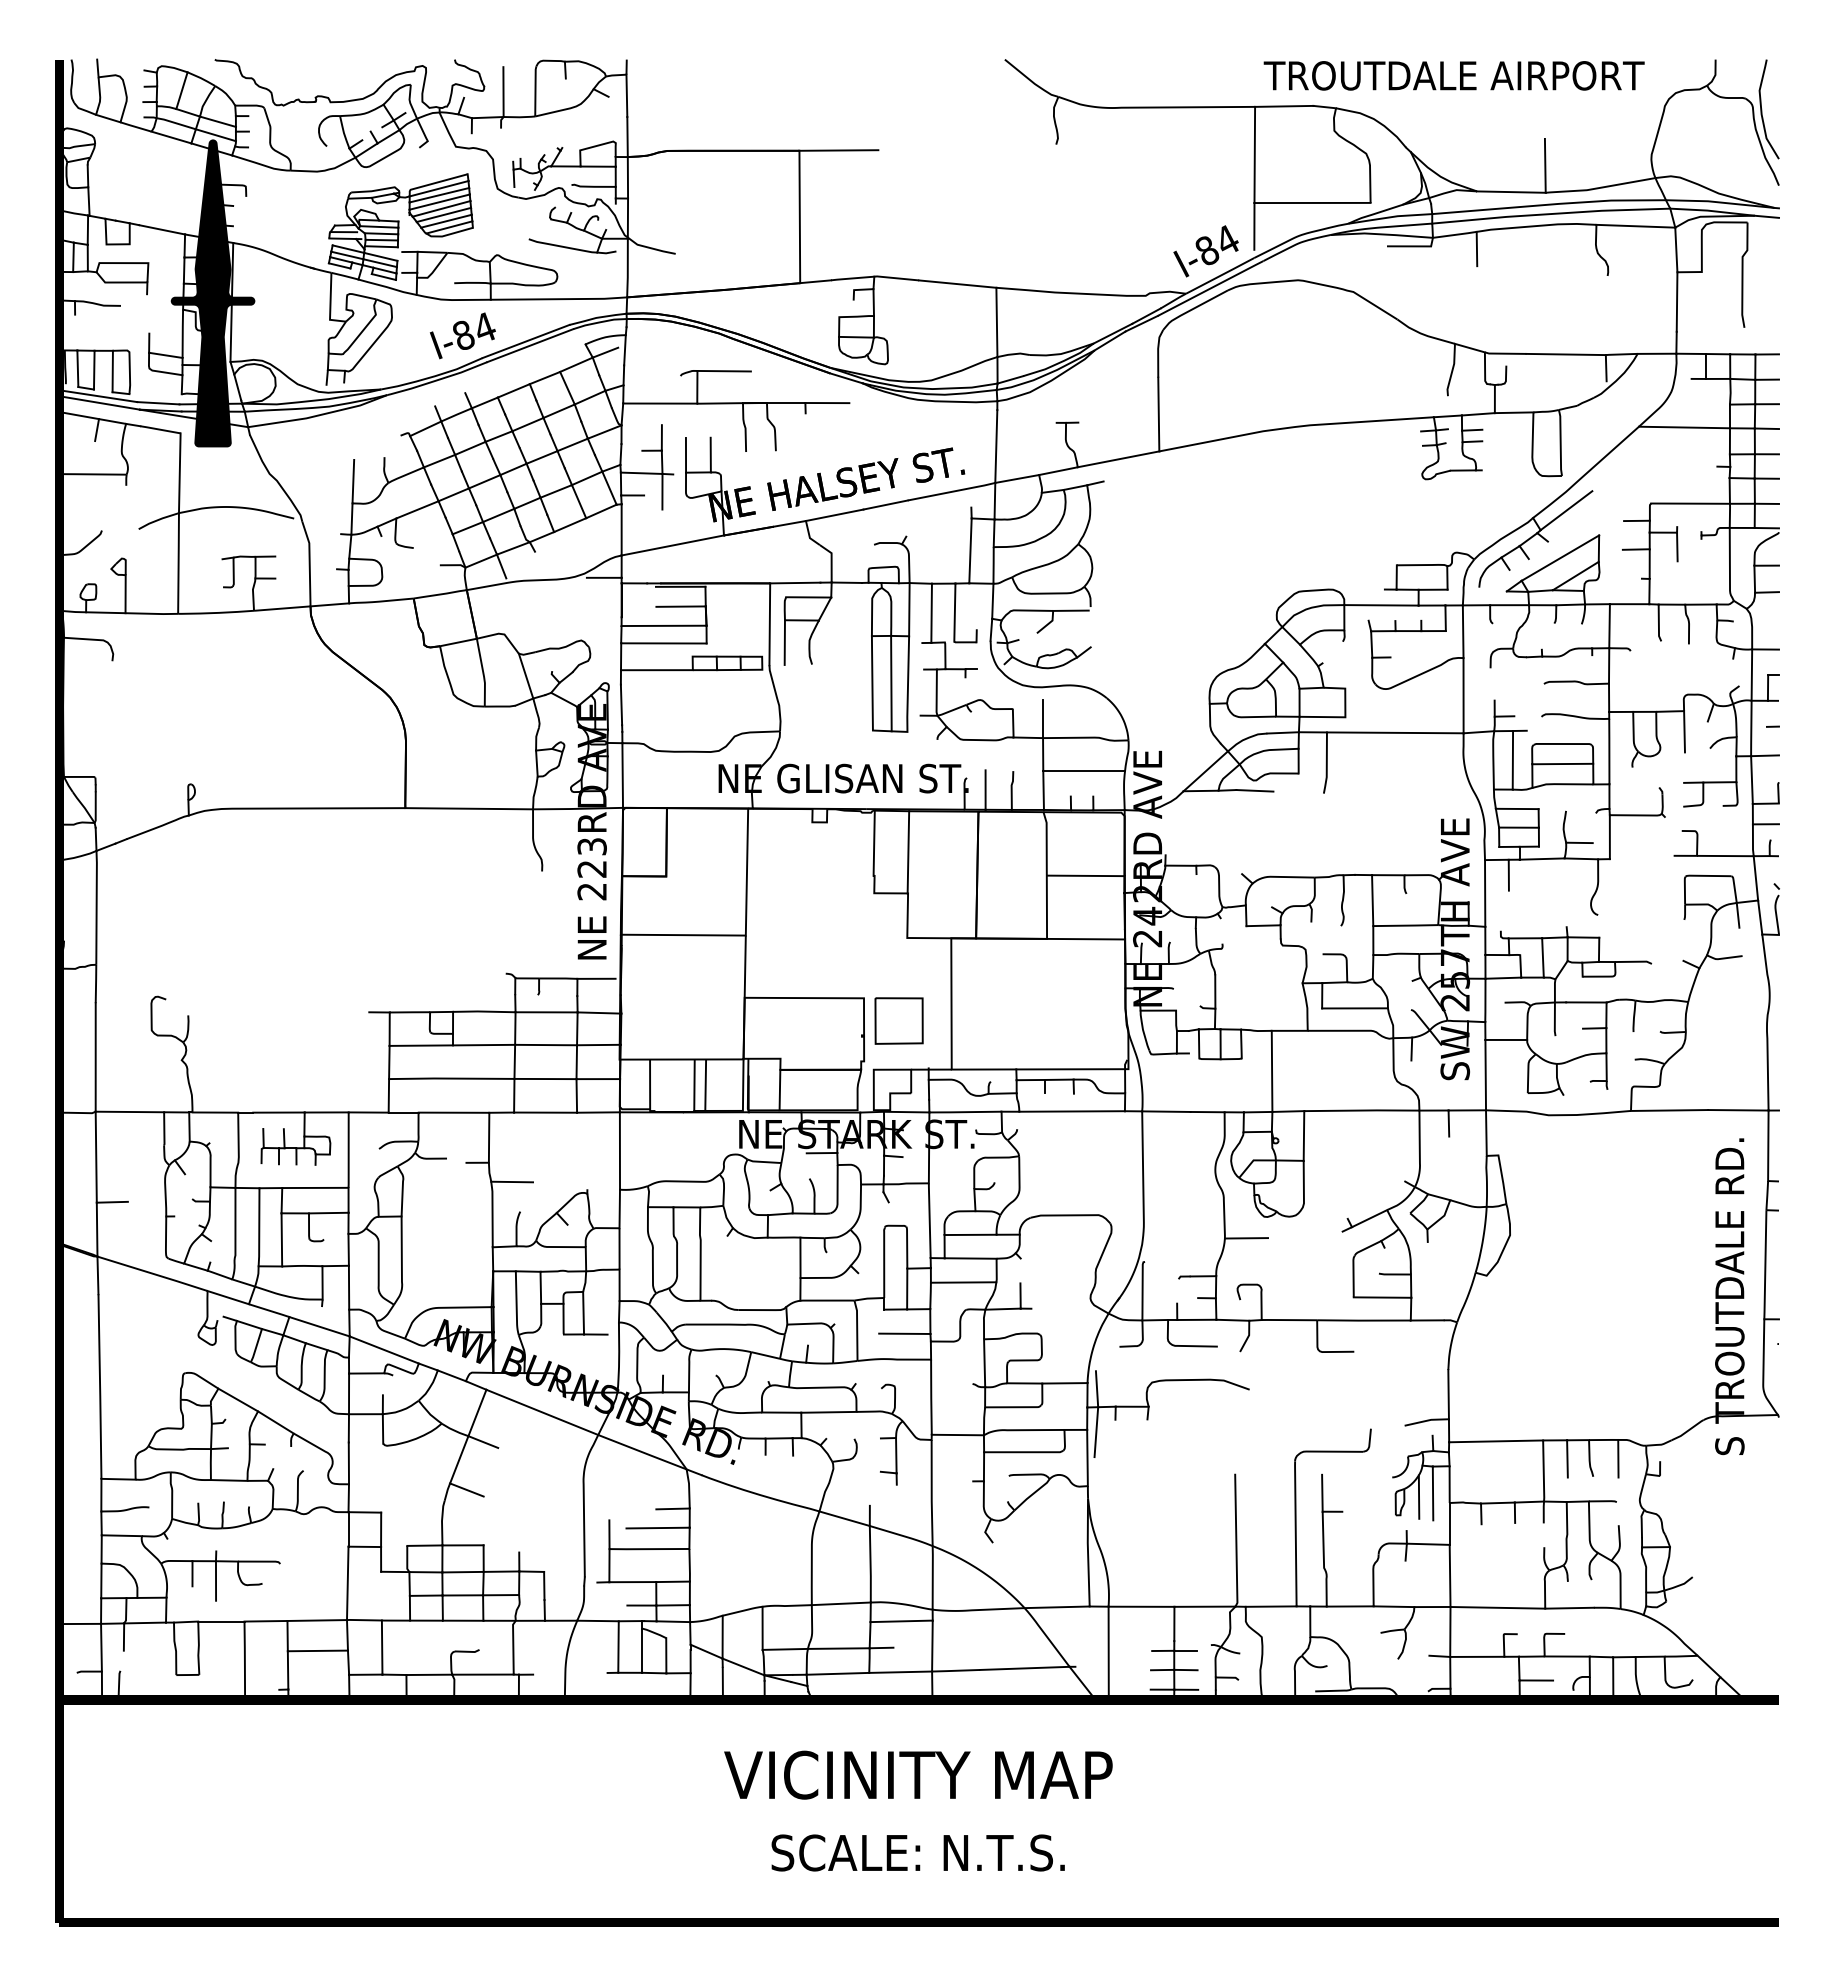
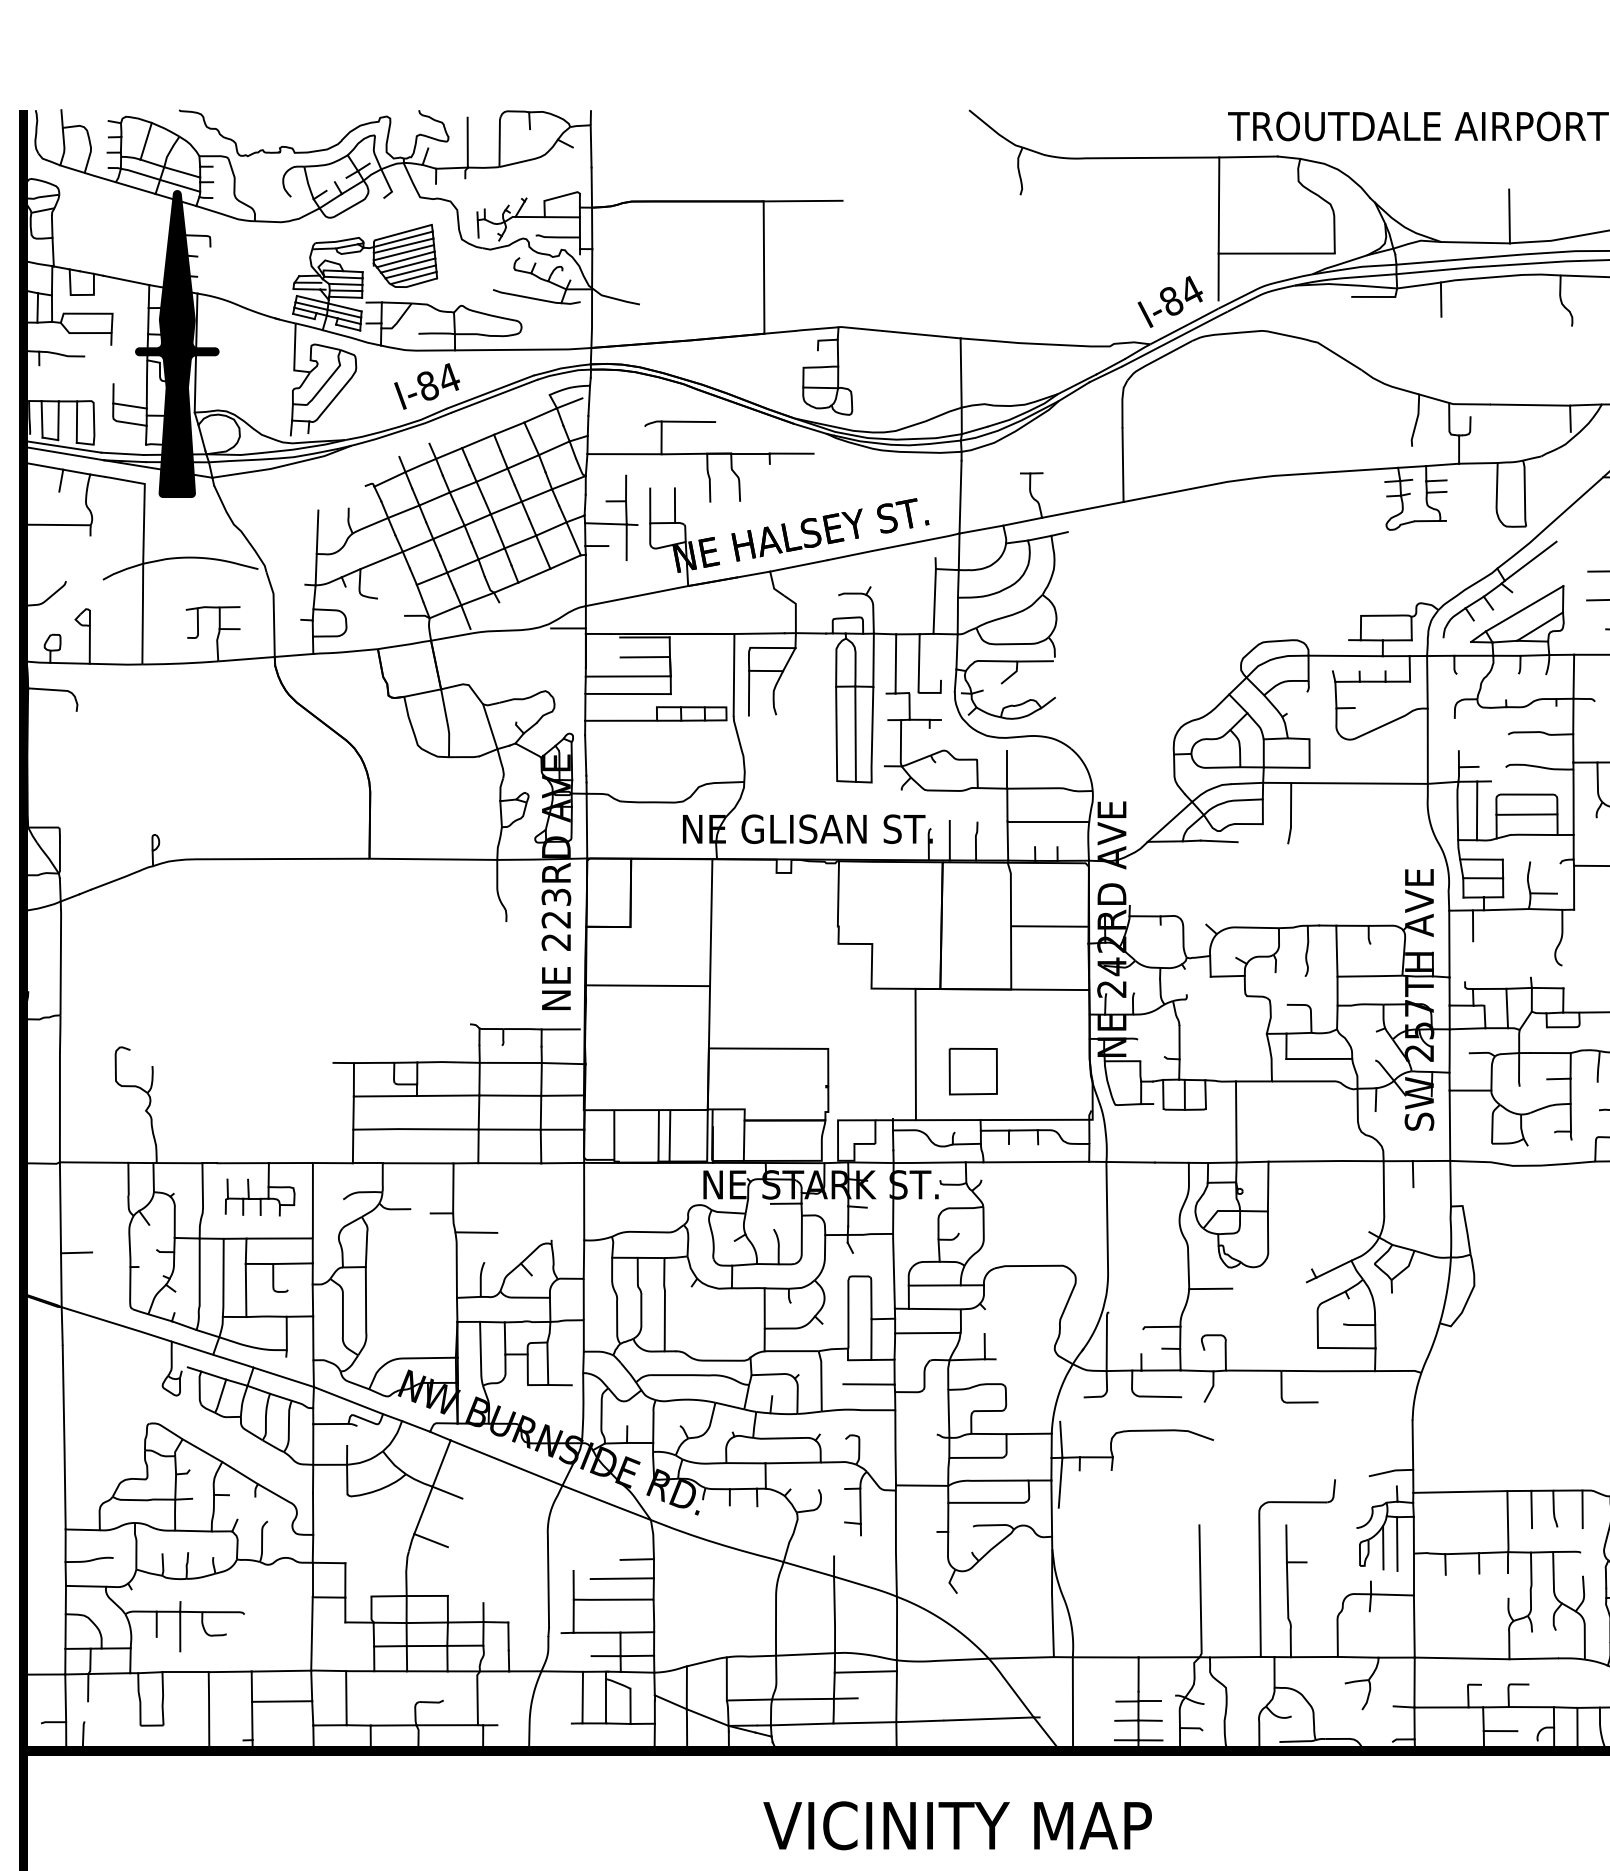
line: (908, 852) -> (872, 903), removed
part: (898, 1020) -> (972, 1071), moved
text: (918, 1774) -> (957, 1825), moved

